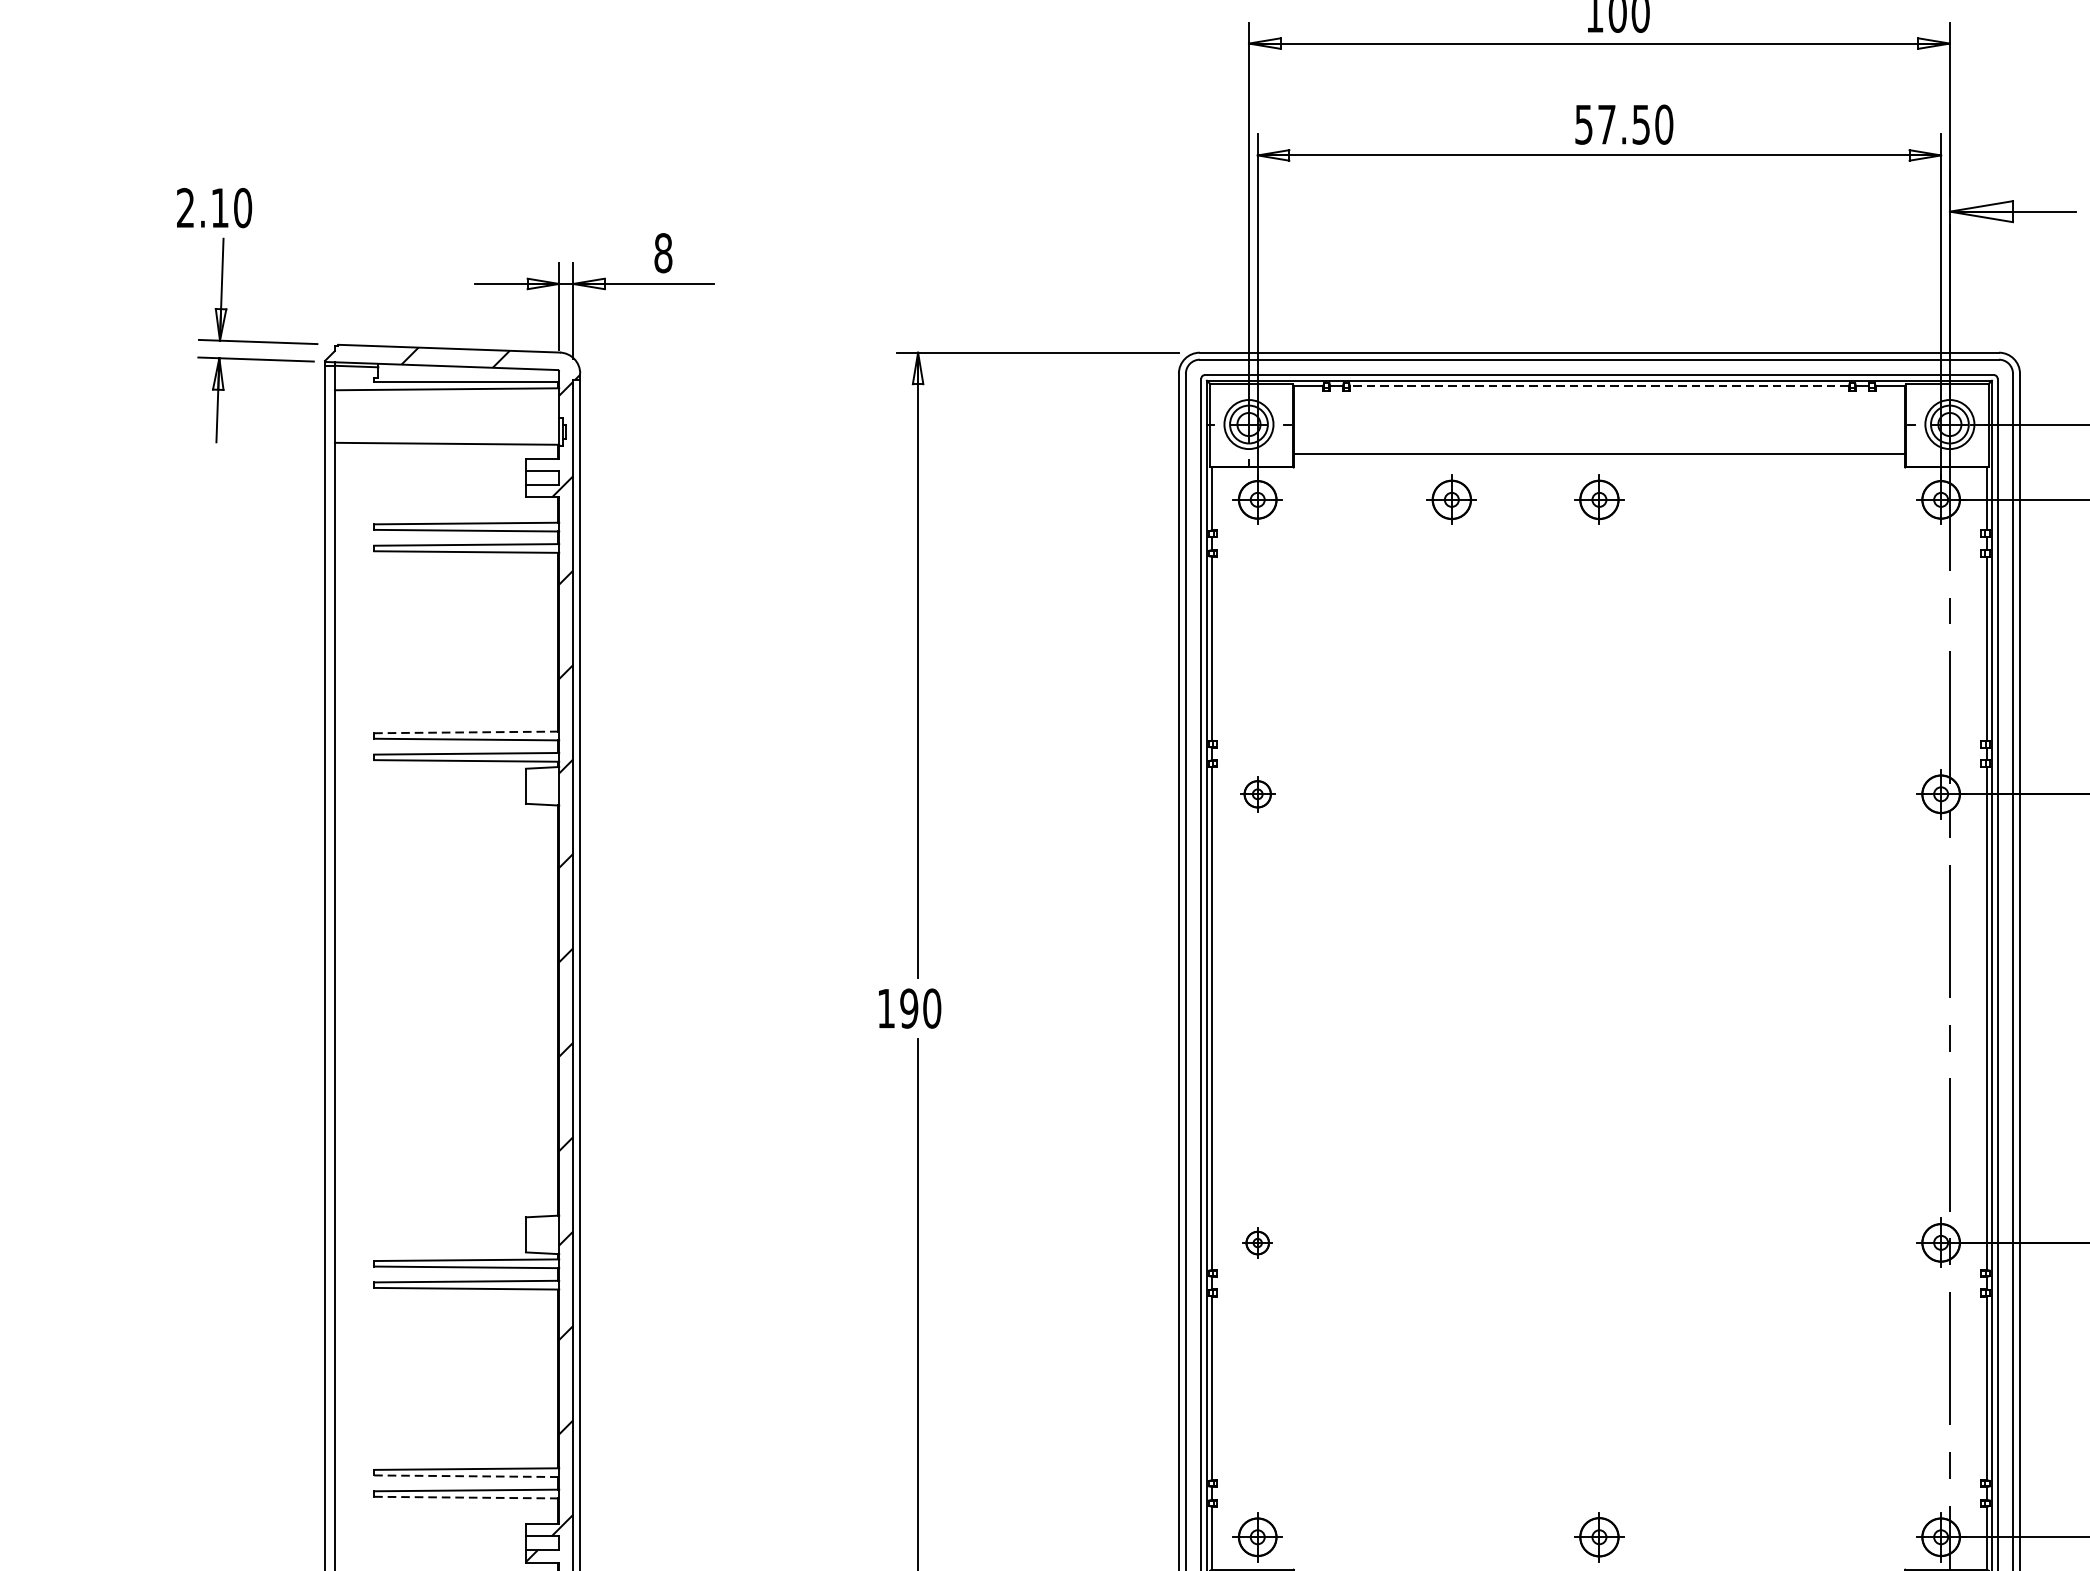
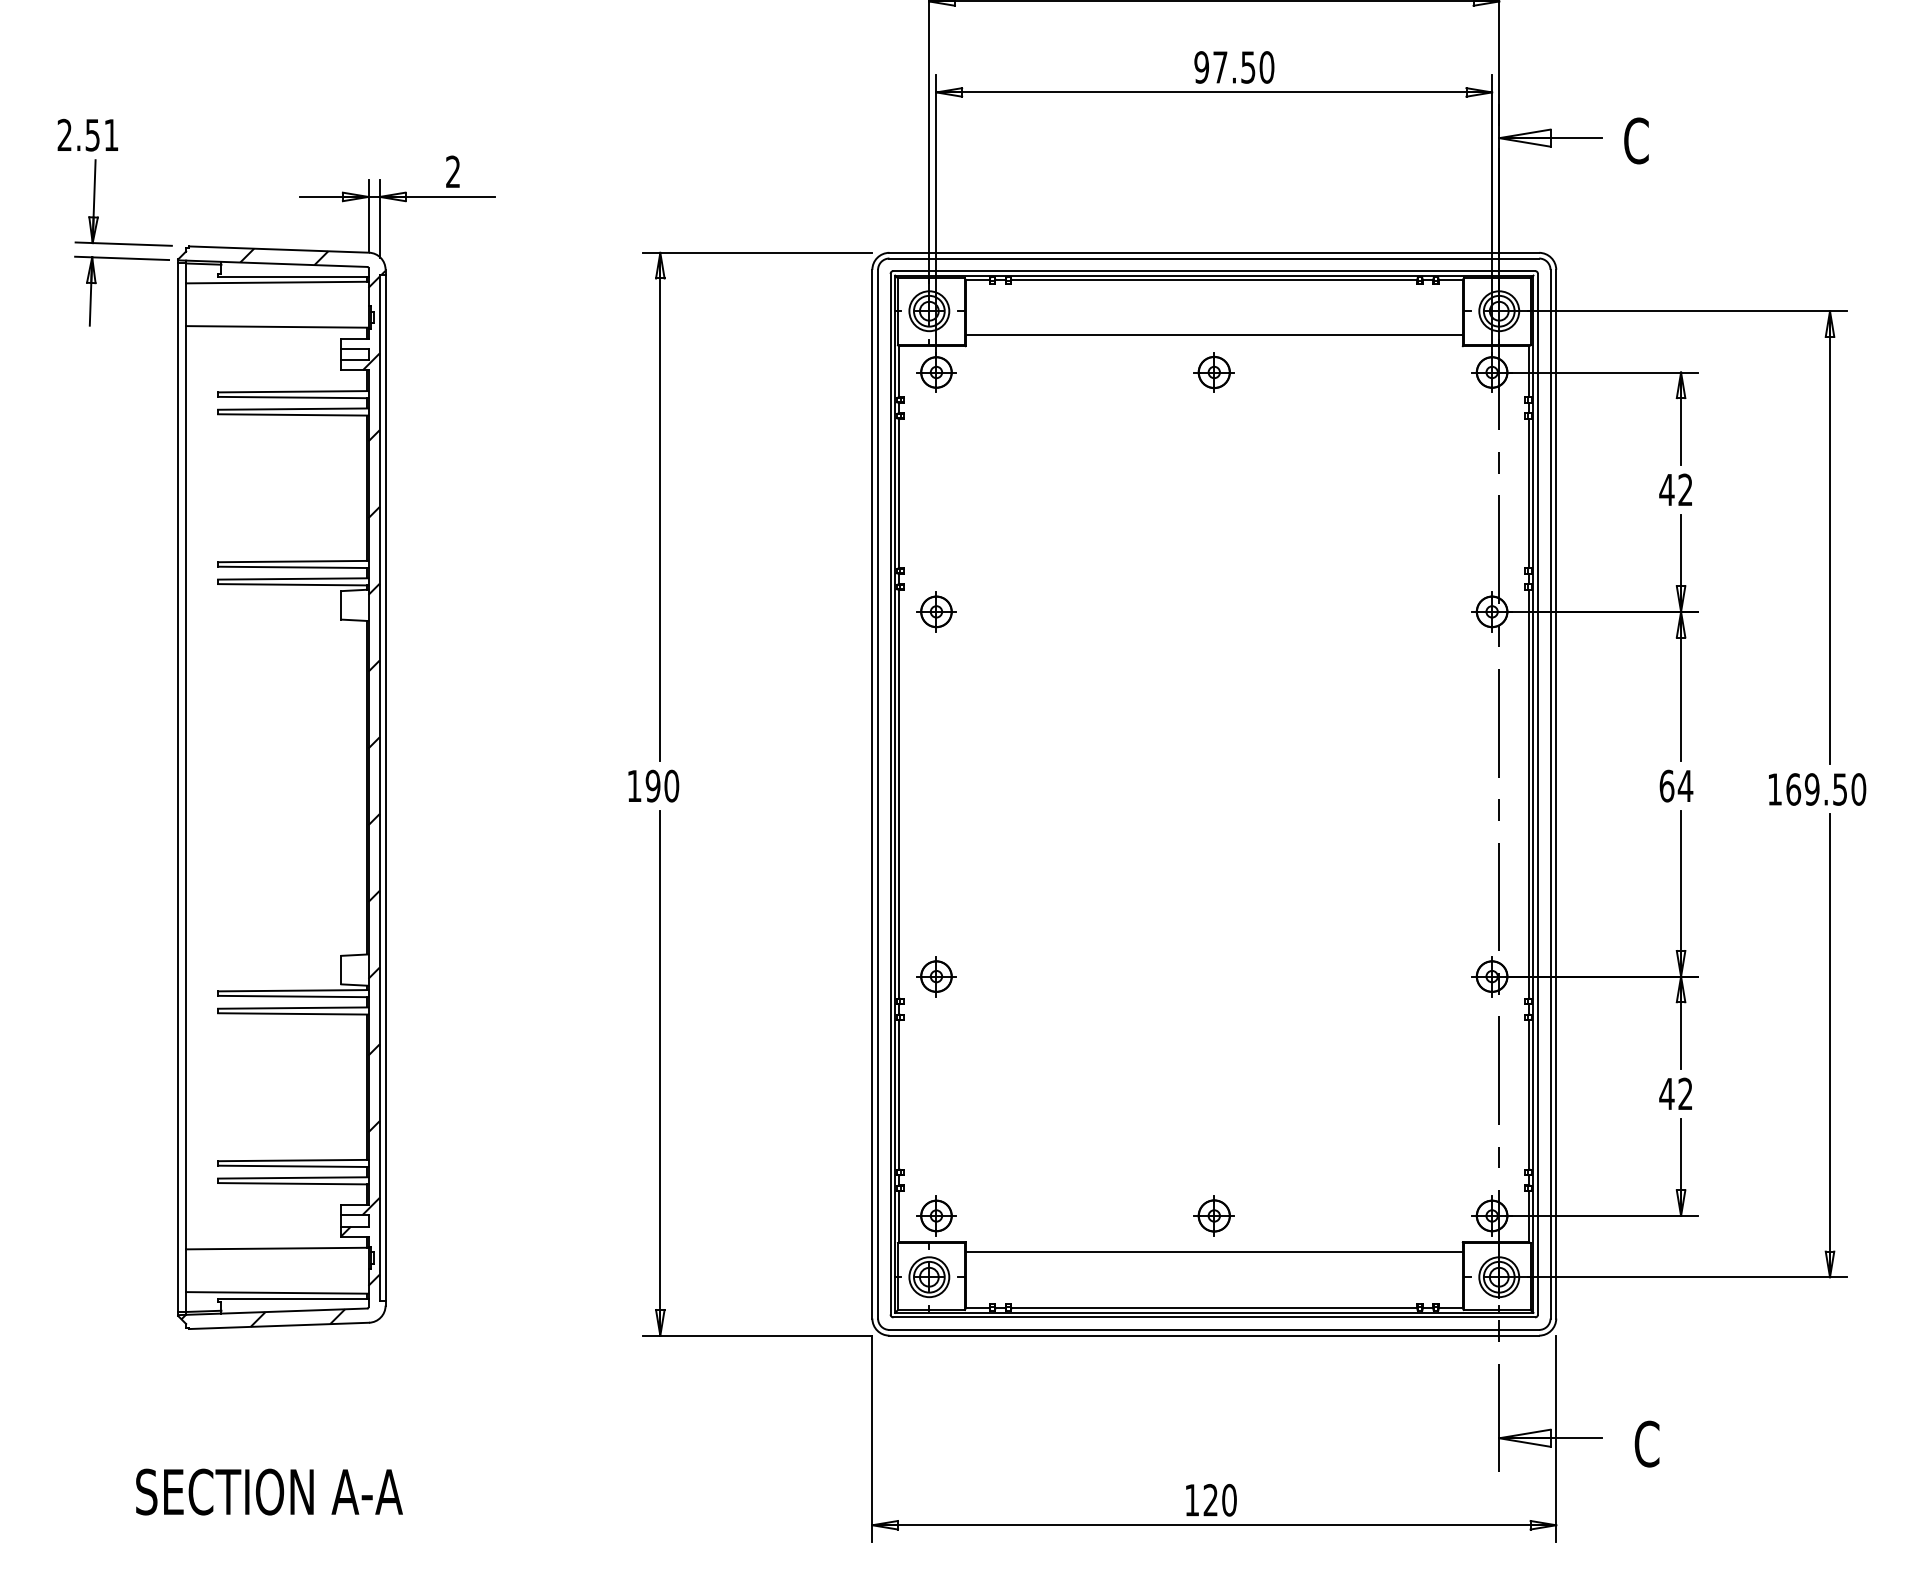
text: (1583, 124) -> (1201, 67), 57.50 -> 97.50
text: (230, 207) -> (101, 134), 2.10 -> 2.51
text: (663, 252) -> (453, 171), 8 -> 2
line: (1599, 386) -> (1214, 280), dashed -> solid
part: (1450, 499) -> (1093, 372), removed
line: (466, 732) -> (293, 561), dashed -> solid
part: (1257, 793) -> (936, 611), size x1.43
part: (1257, 1242) -> (936, 976), size x1.67
line: (466, 1476) -> (293, 1166), dashed -> solid
line: (466, 1497) -> (293, 1183), dashed -> solid

